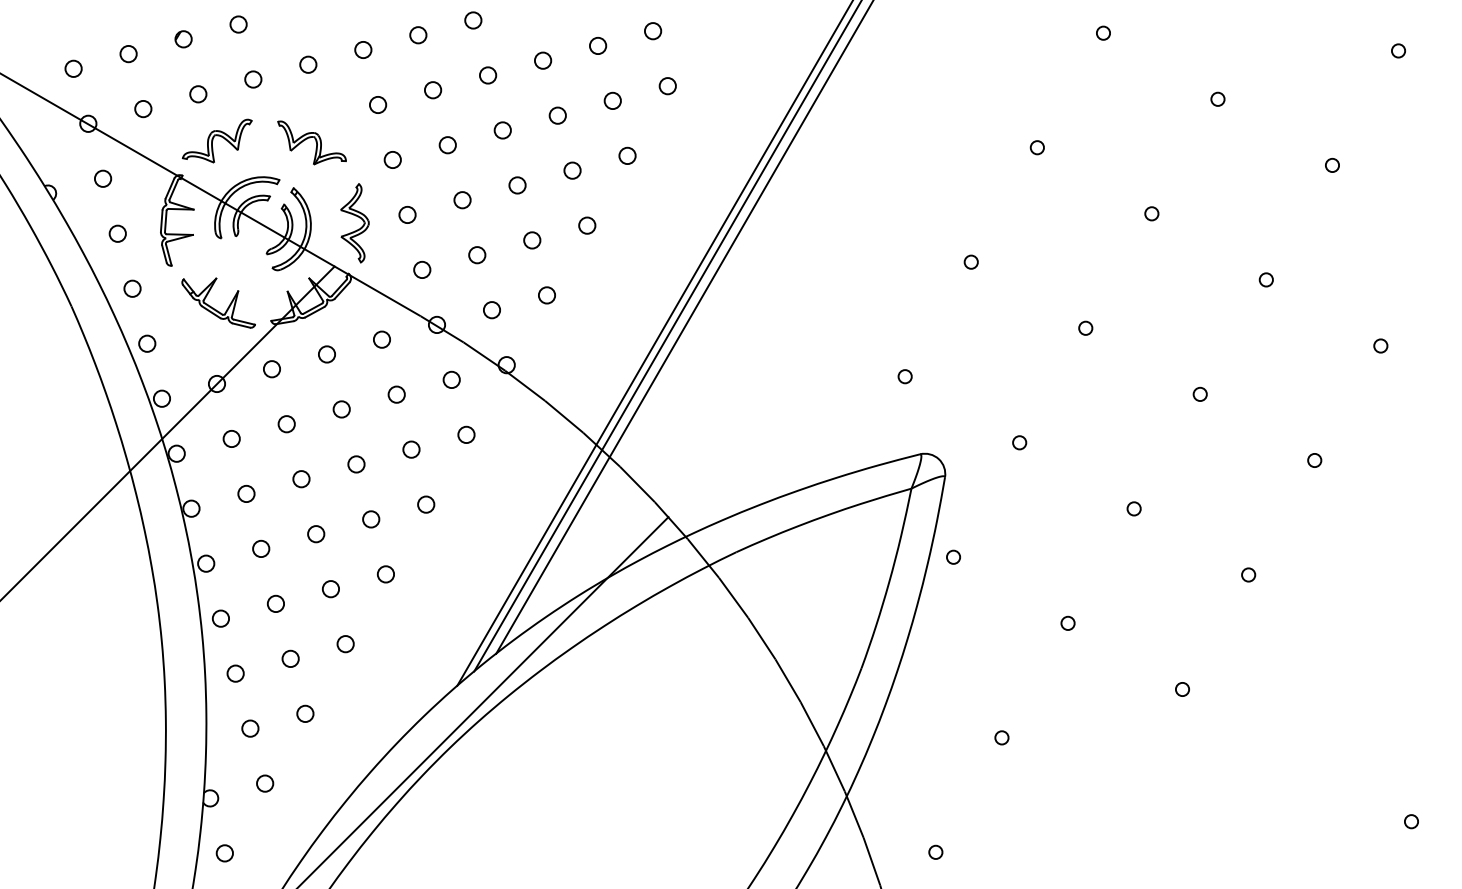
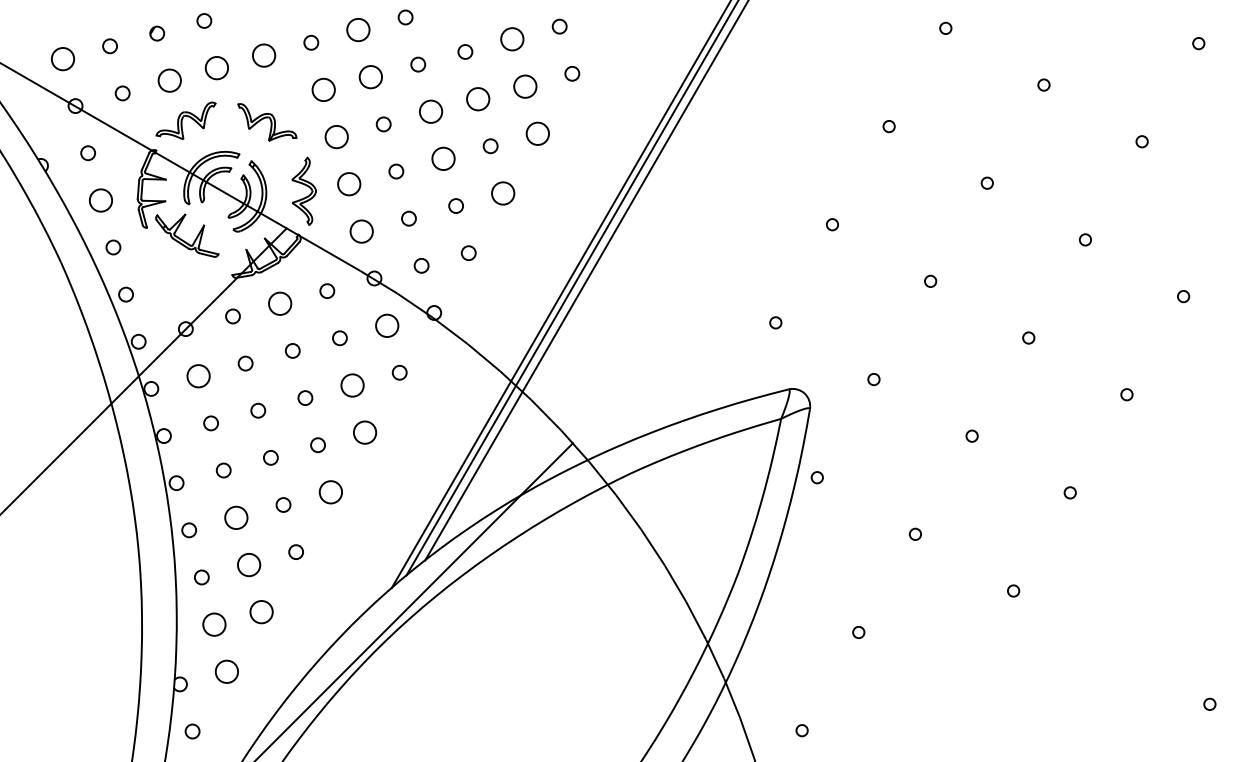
circle: (418, 35) -> (358, 30), size x1.6
circle: (598, 45) -> (512, 38), size x1.6
circle: (308, 64) -> (264, 55), size x1.6
circle: (73, 68) -> (62, 58), size x1.6
circle: (253, 79) -> (217, 68), size x1.6
circle: (433, 90) -> (371, 77), size x1.6
circle: (198, 94) -> (169, 80), size x1.6
circle: (612, 100) -> (524, 86), size x1.6
circle: (378, 104) -> (324, 89), size x1.6
circle: (557, 115) -> (477, 98), size x1.6
circle: (502, 130) -> (430, 111), size x1.6
circle: (627, 155) -> (537, 133), size x1.6
circle: (392, 159) -> (336, 136), size x1.6
circle: (517, 185) -> (443, 158), size x1.6
circle: (407, 214) -> (349, 183), size x1.6
circle: (587, 225) -> (503, 193), size x1.6
circle: (117, 233) -> (100, 200), size x1.6
circle: (422, 269) -> (362, 230), size x1.6
part: (213, 307) -> (182, 239), moved
circle: (326, 354) -> (279, 303), size x1.6
circle: (451, 379) -> (386, 325), size x1.6
circle: (231, 438) -> (198, 375), size x1.6
circle: (411, 449) -> (352, 385), size x1.6
circle: (426, 504) -> (365, 432), size x1.6
circle: (385, 574) -> (330, 492), size x1.6
circle: (275, 603) -> (235, 517), size x1.6
circle: (290, 658) -> (248, 564), size x1.6
circle: (305, 713) -> (261, 611), size x1.6
circle: (250, 728) -> (214, 624), size x1.6
circle: (265, 783) -> (227, 671), size x1.6

